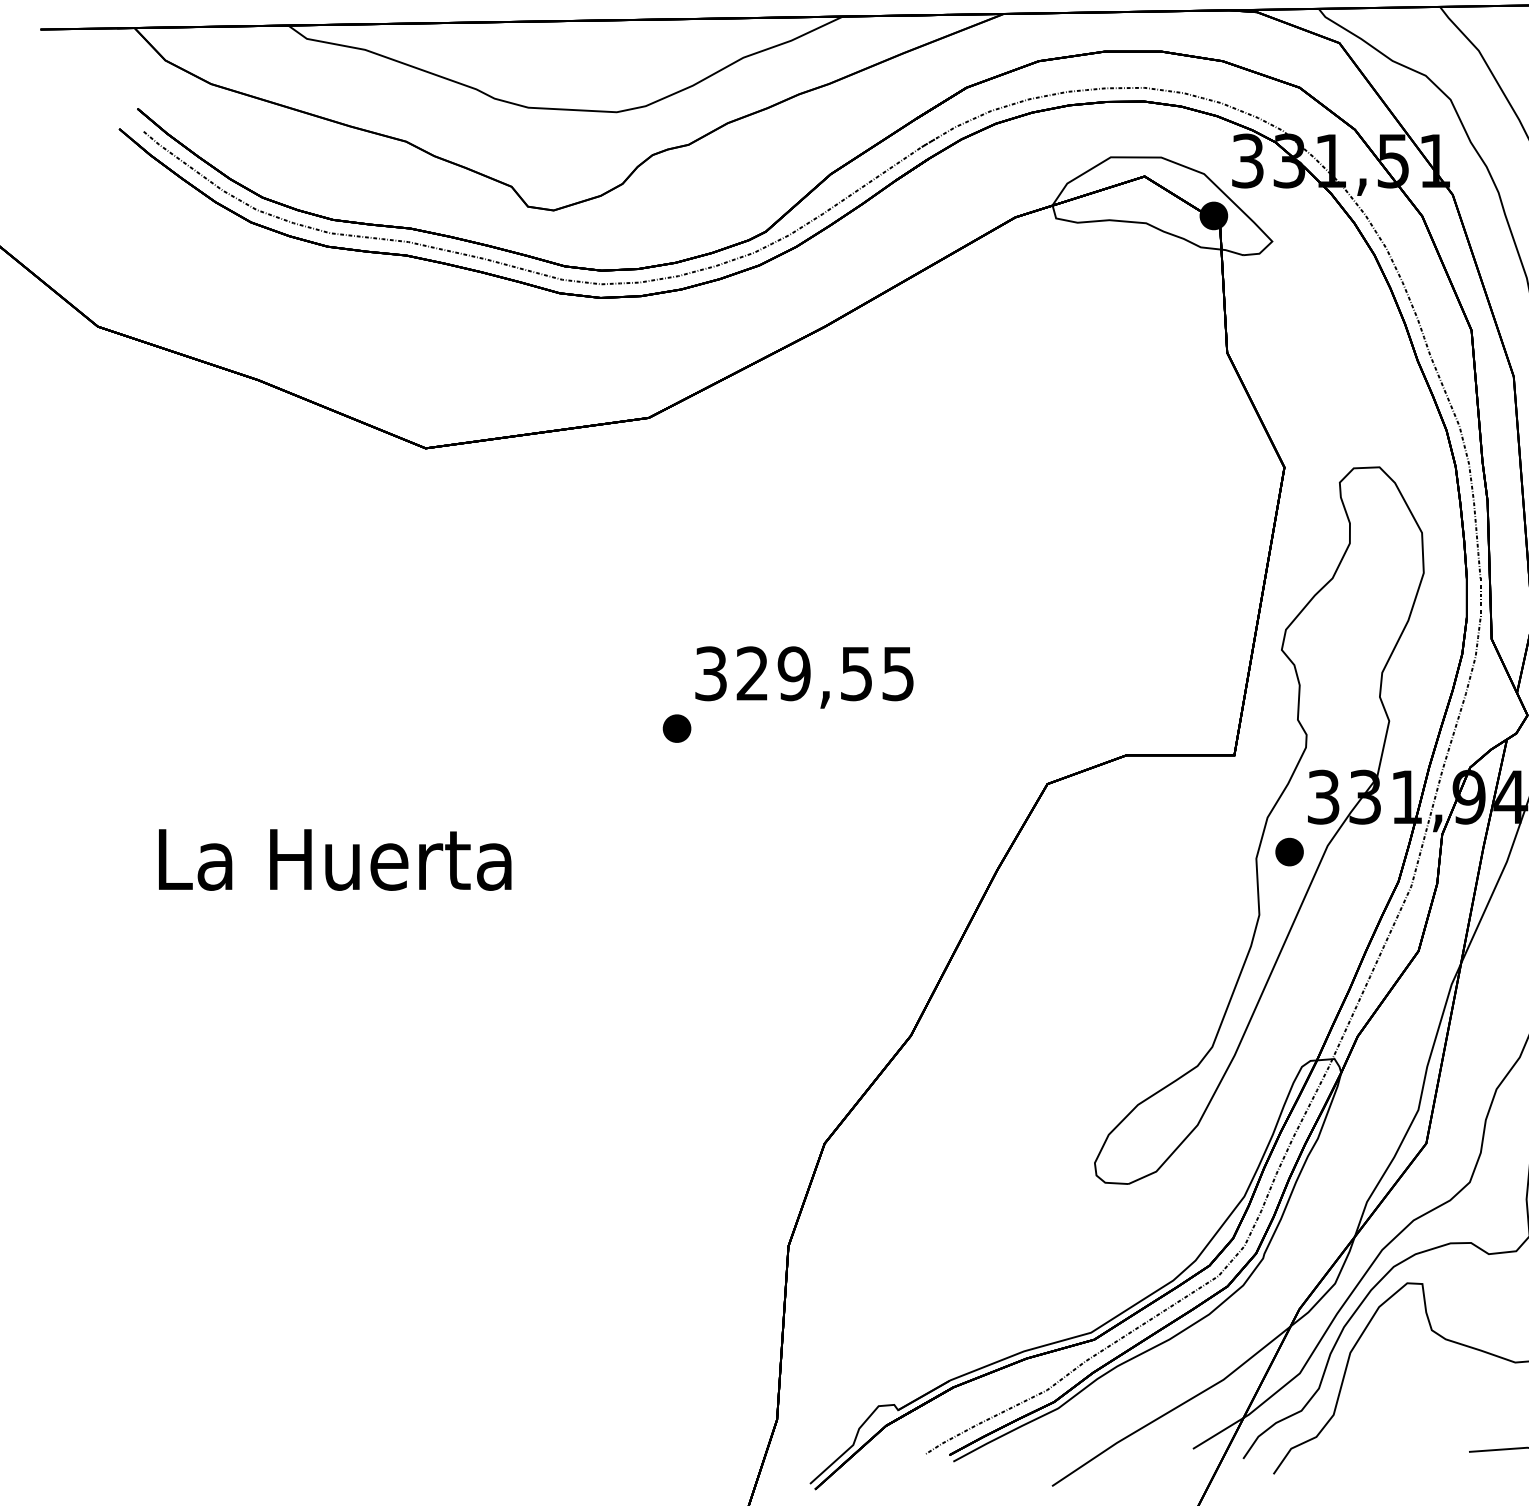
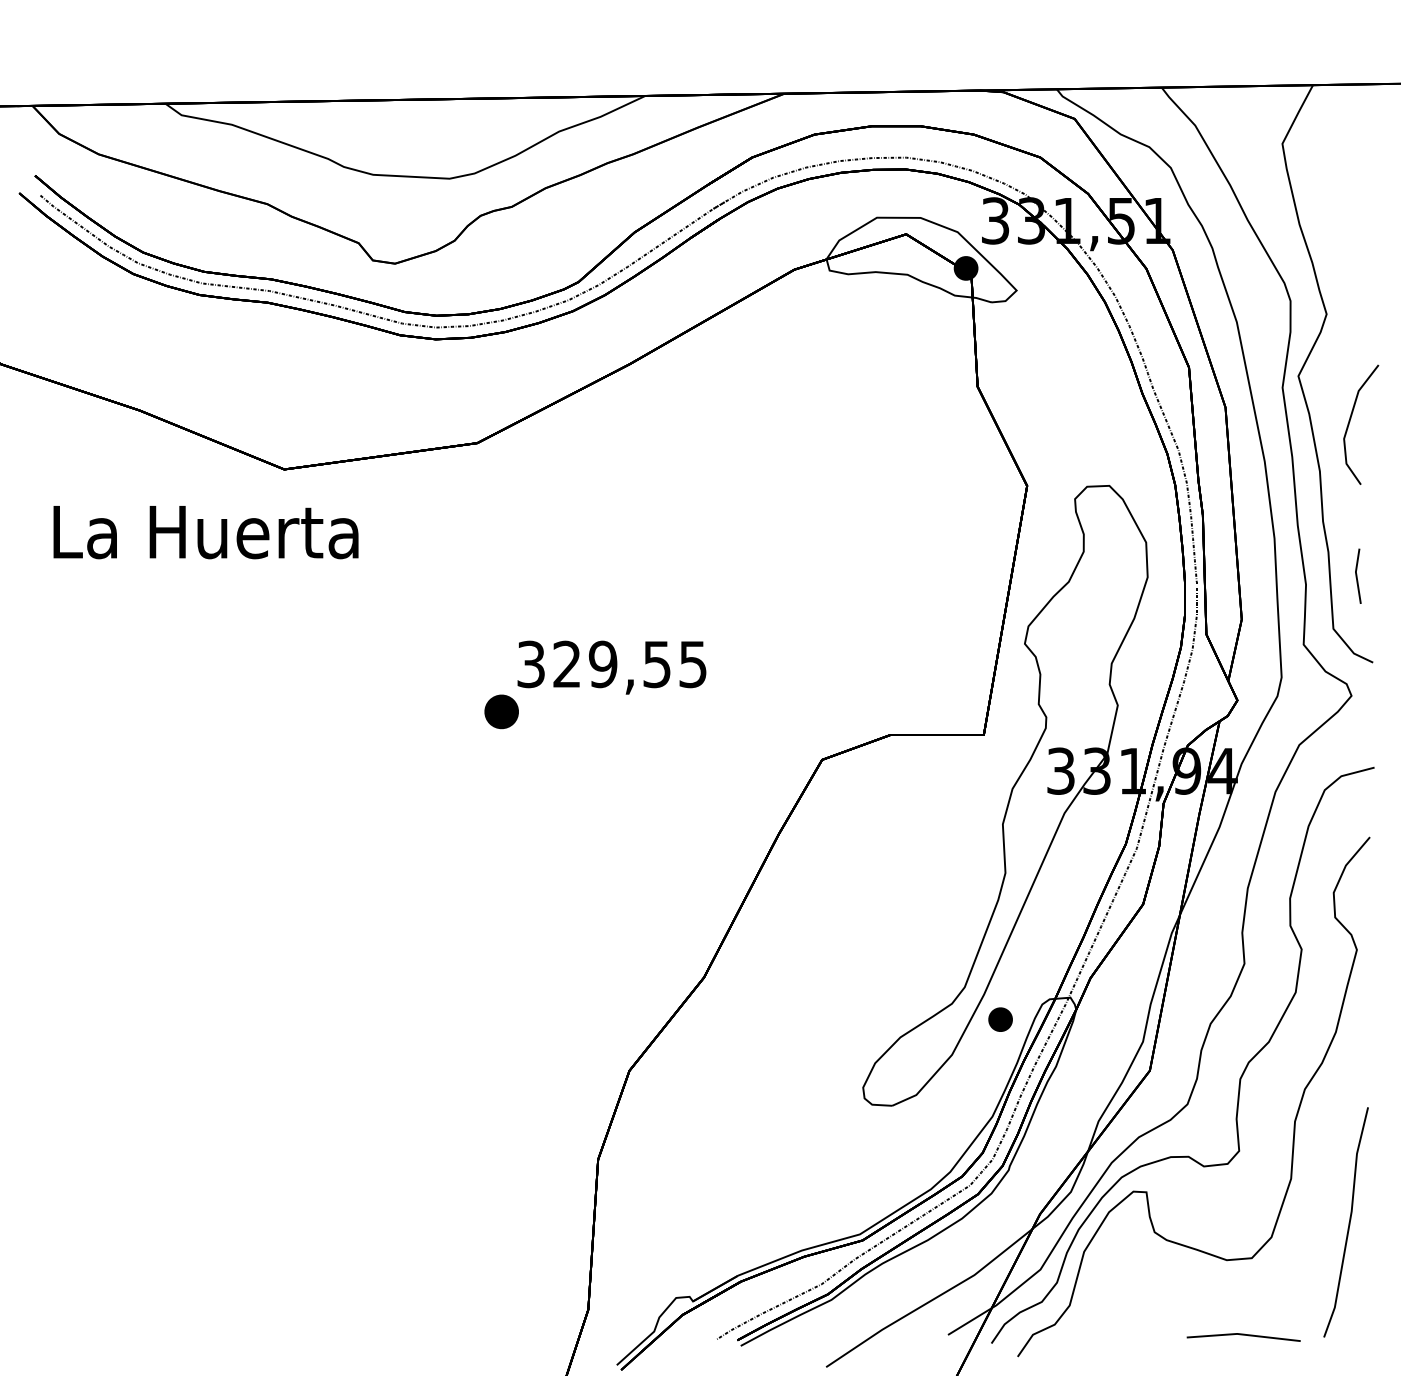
part: (676, 728) -> (501, 711), size x1.4
part: (1289, 851) -> (1000, 1019), moved
text: (334, 859) -> (205, 532), moved

